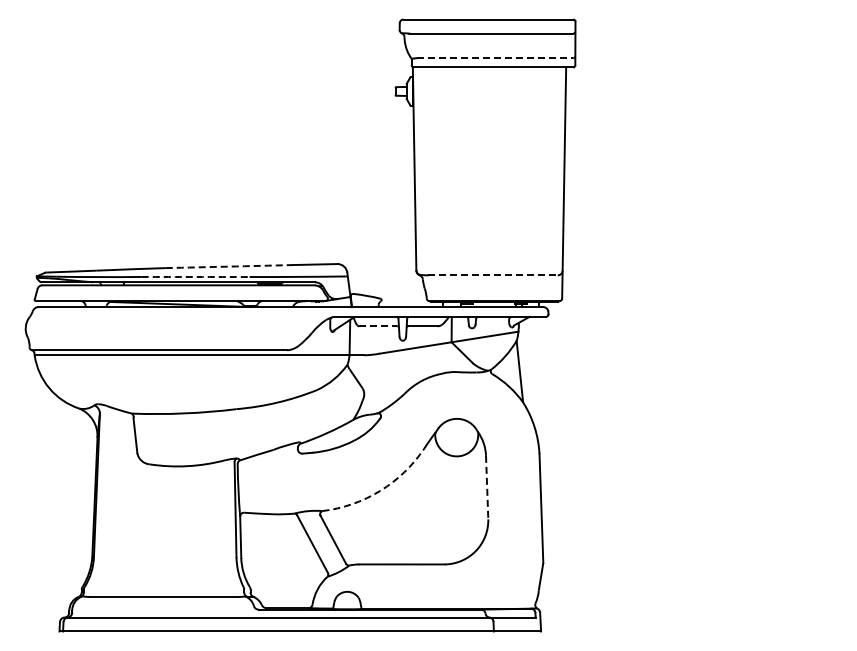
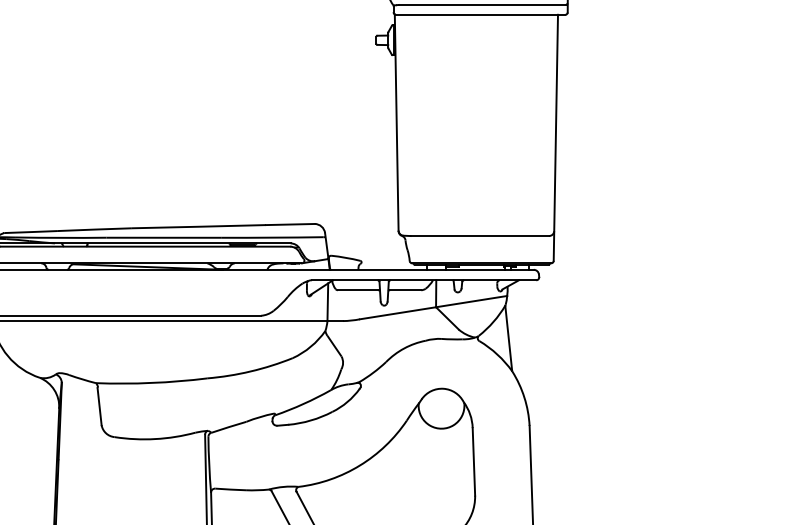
line: (495, 58) -> (482, 5), dashed -> solid
arc: (228, 266) -> (198, 226), dashed -> solid
line: (493, 275) -> (480, 236), dashed -> solid
arc: (195, 277) -> (163, 238), dashed -> solid
line: (378, 326) -> (358, 290), dashed -> solid
line: (487, 487) -> (474, 461), dashed -> solid
arc: (380, 490) -> (360, 464), dashed -> solid

